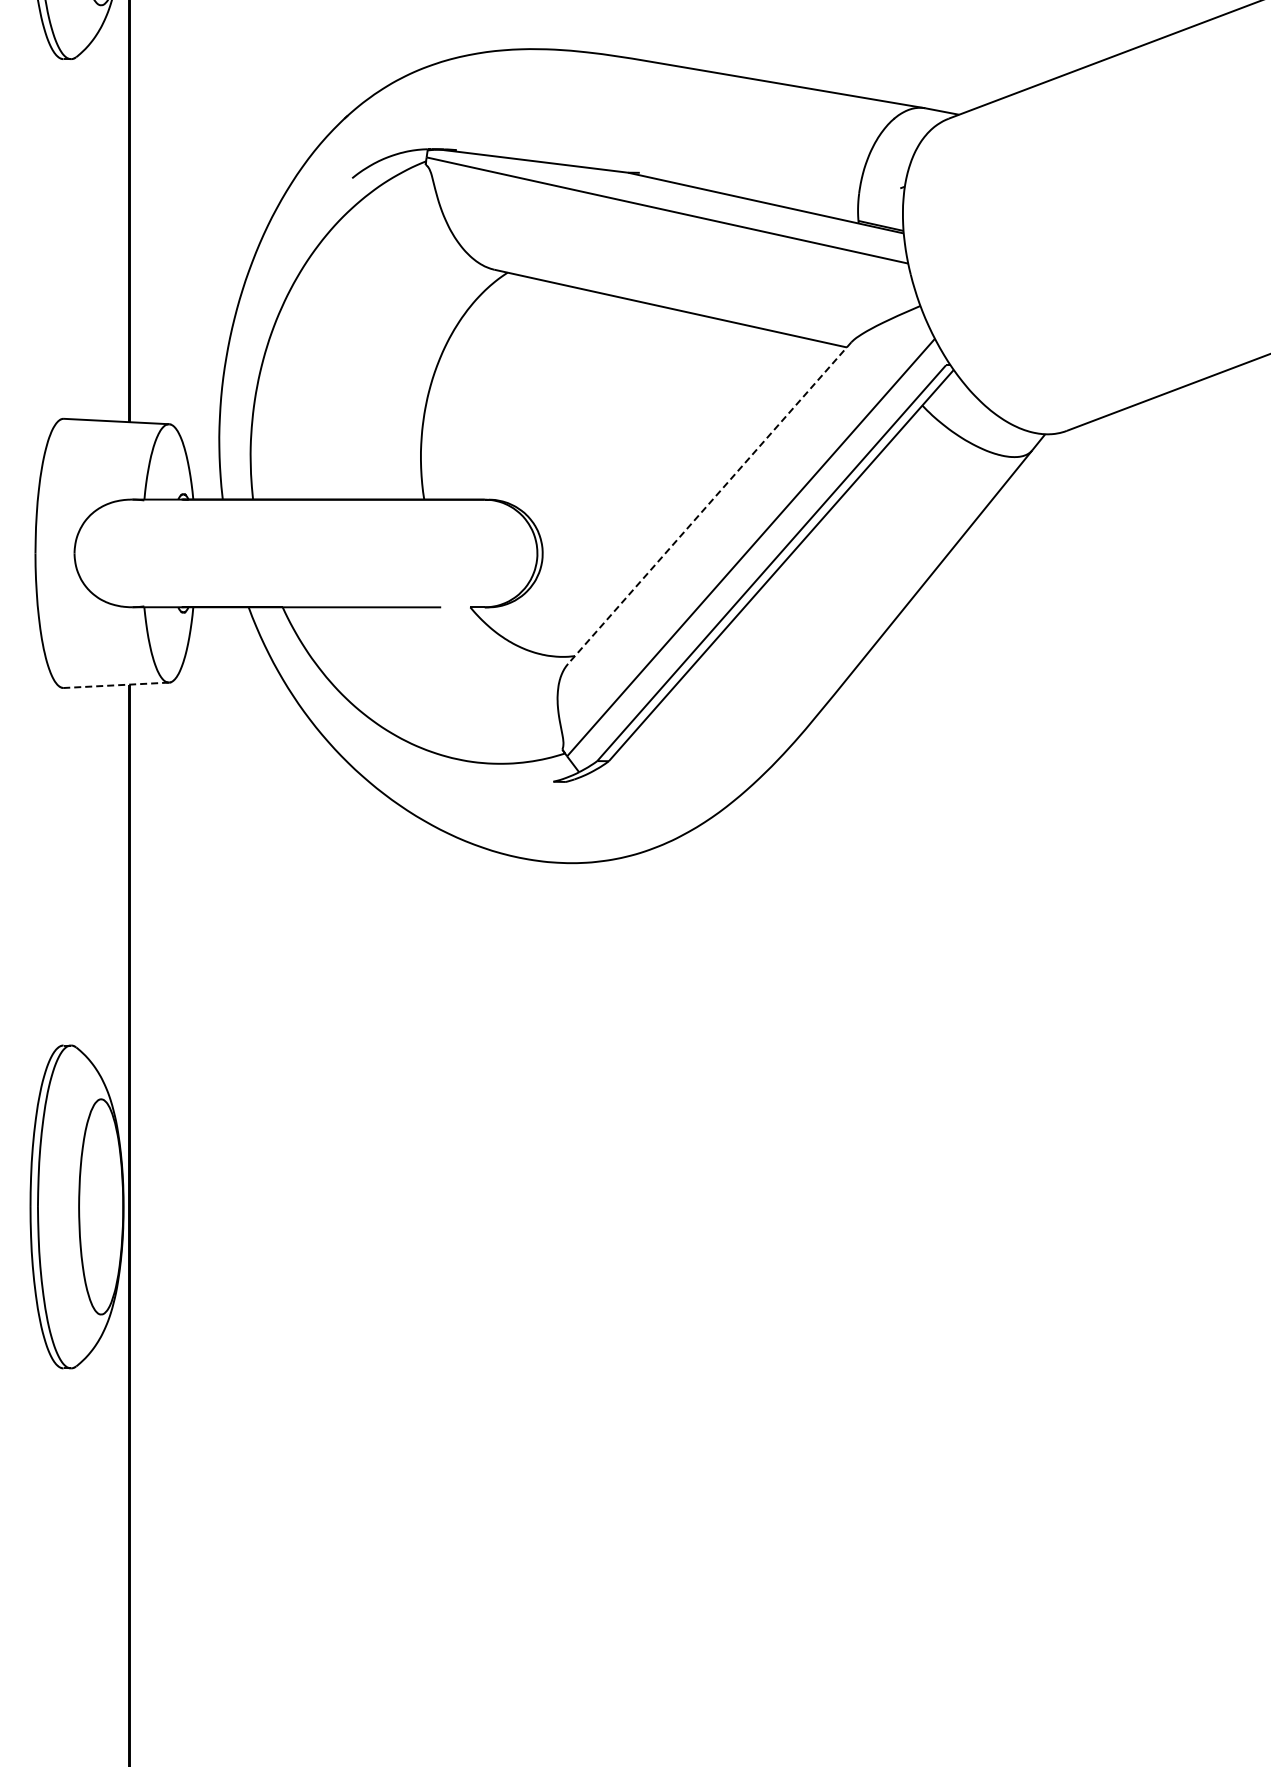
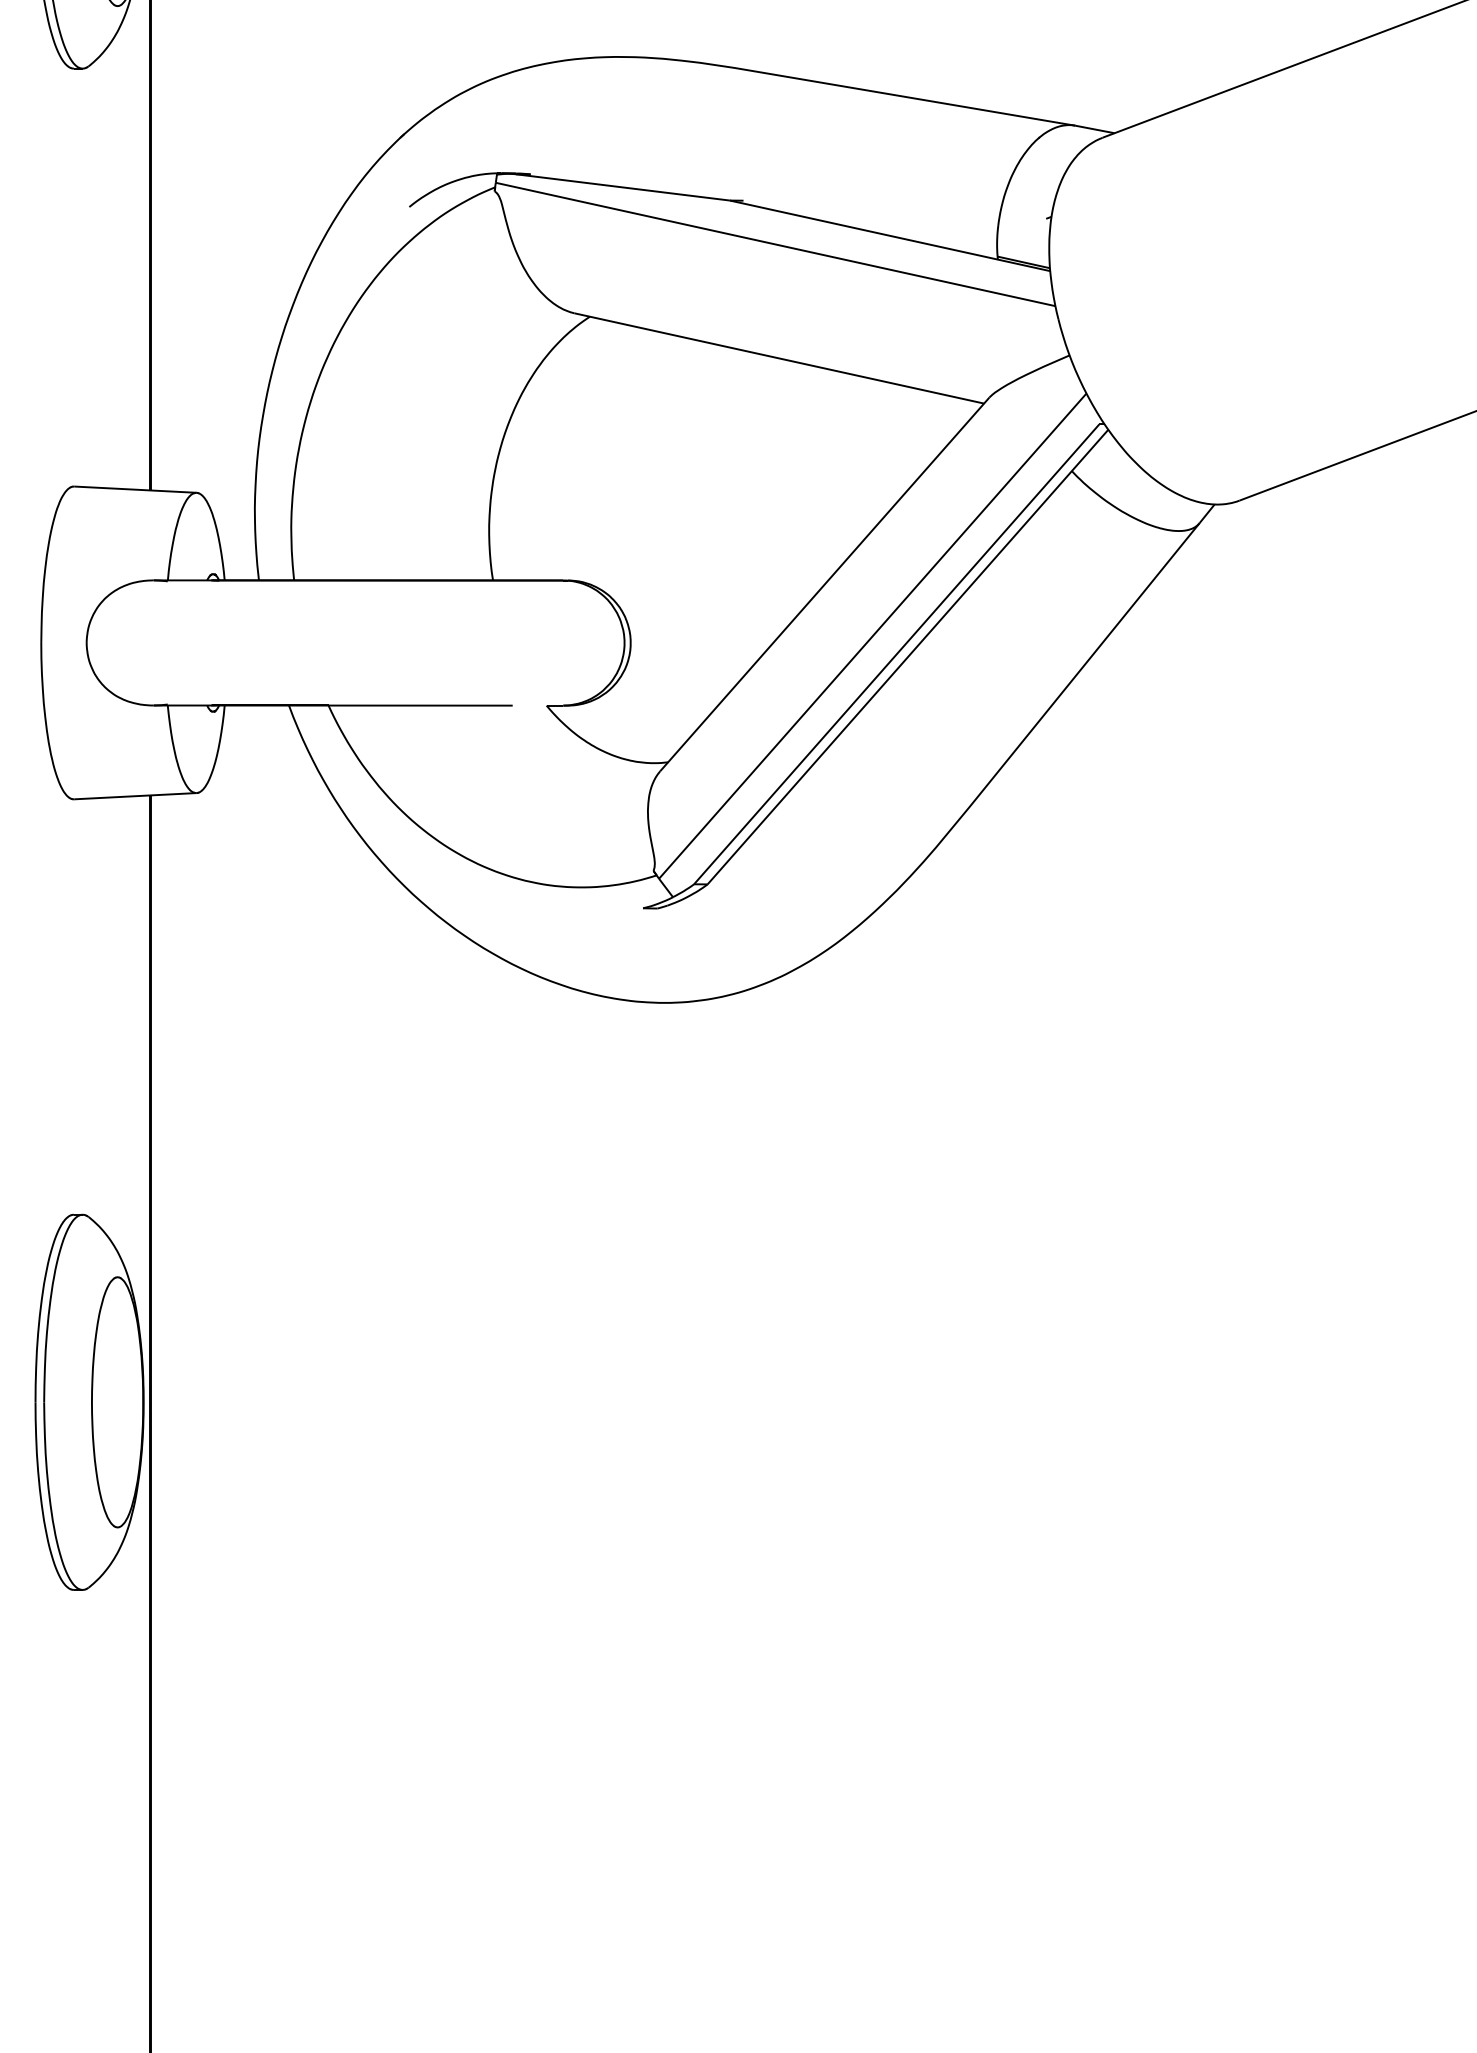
line: (709, 503) -> (824, 584), dashed -> solid
line: (116, 685) -> (135, 796), dashed -> solid

